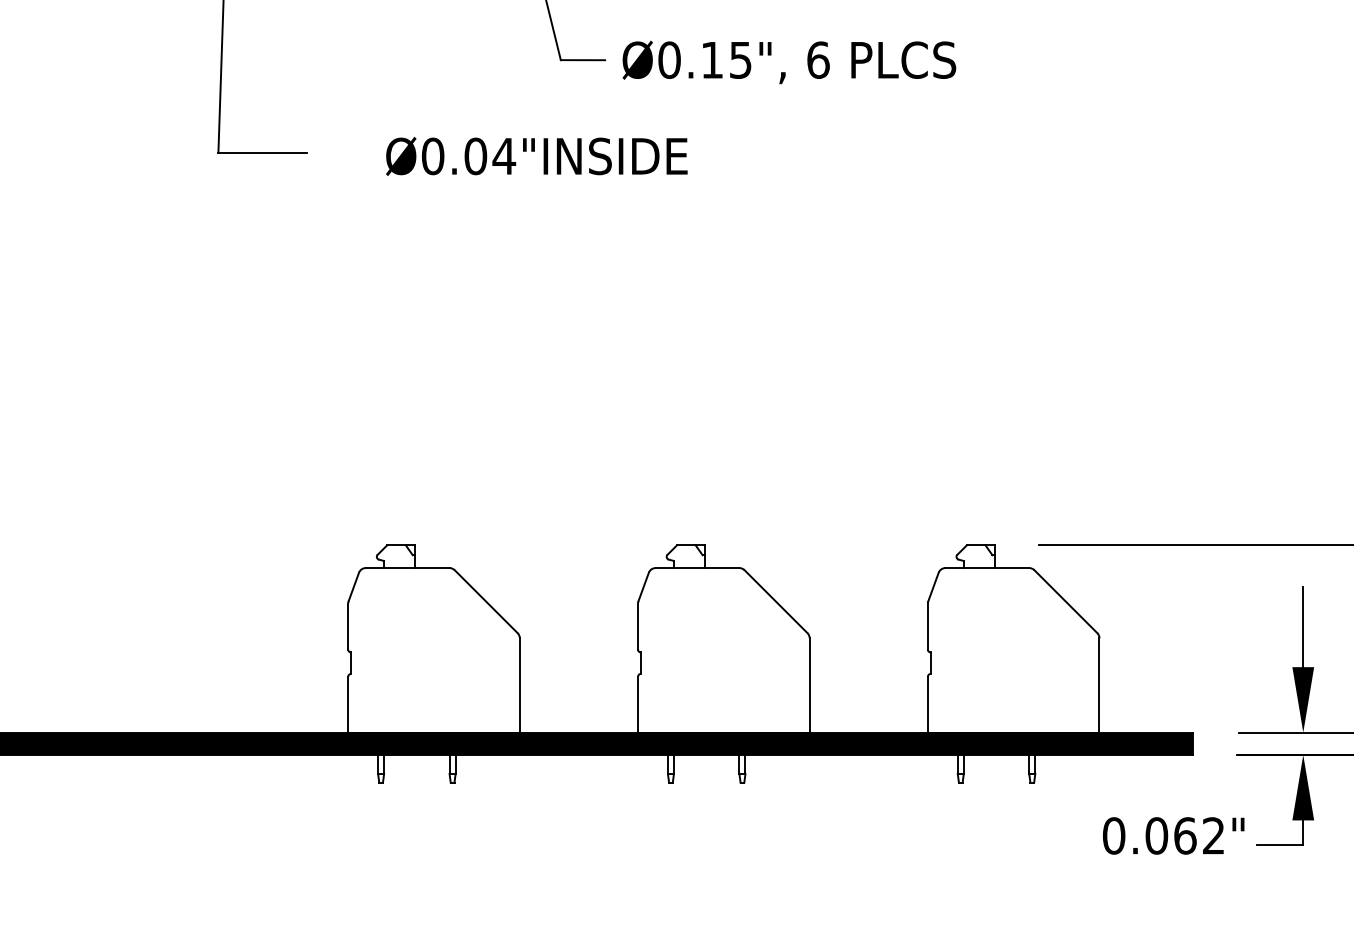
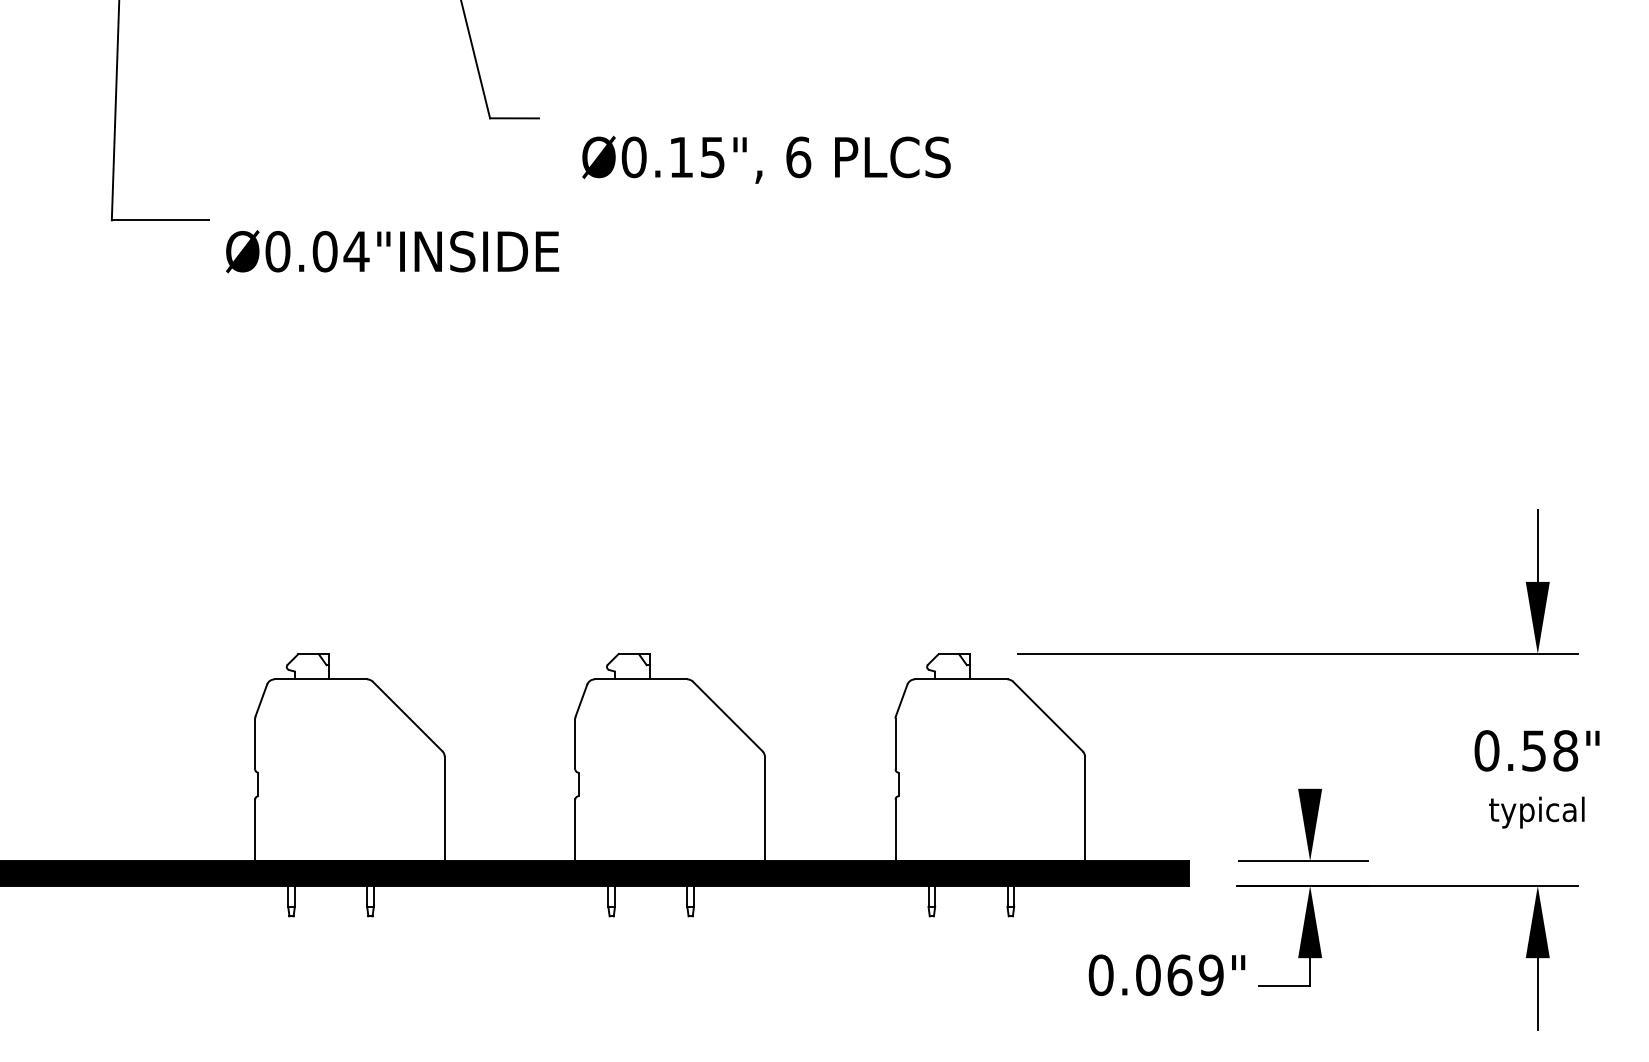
text: (789, 62) -> (766, 159), moved
text: (536, 156) -> (392, 251), moved
line: (1303, 627) -> (1310, 744), removed
text: (1213, 836) -> (1210, 975), 0.062" -> 0.069"

